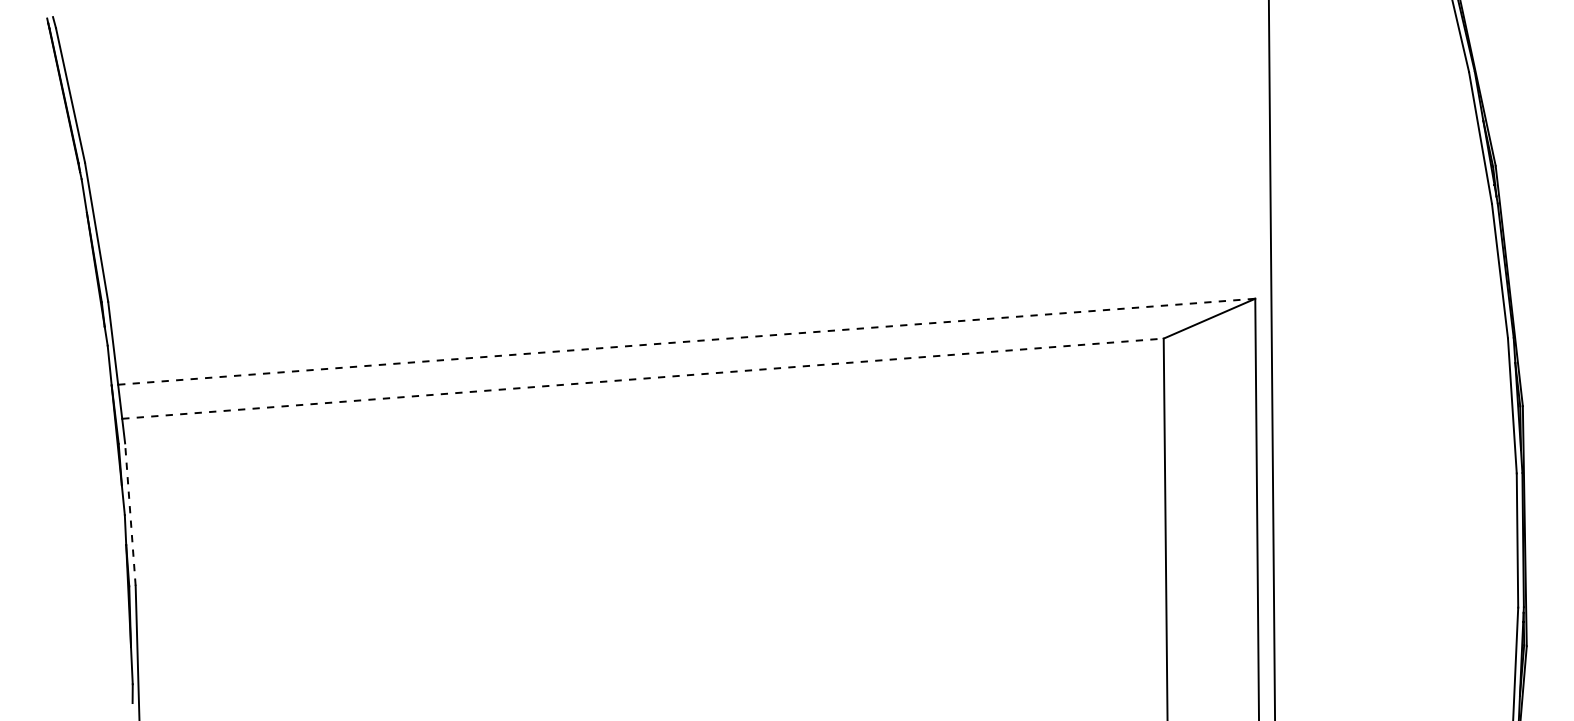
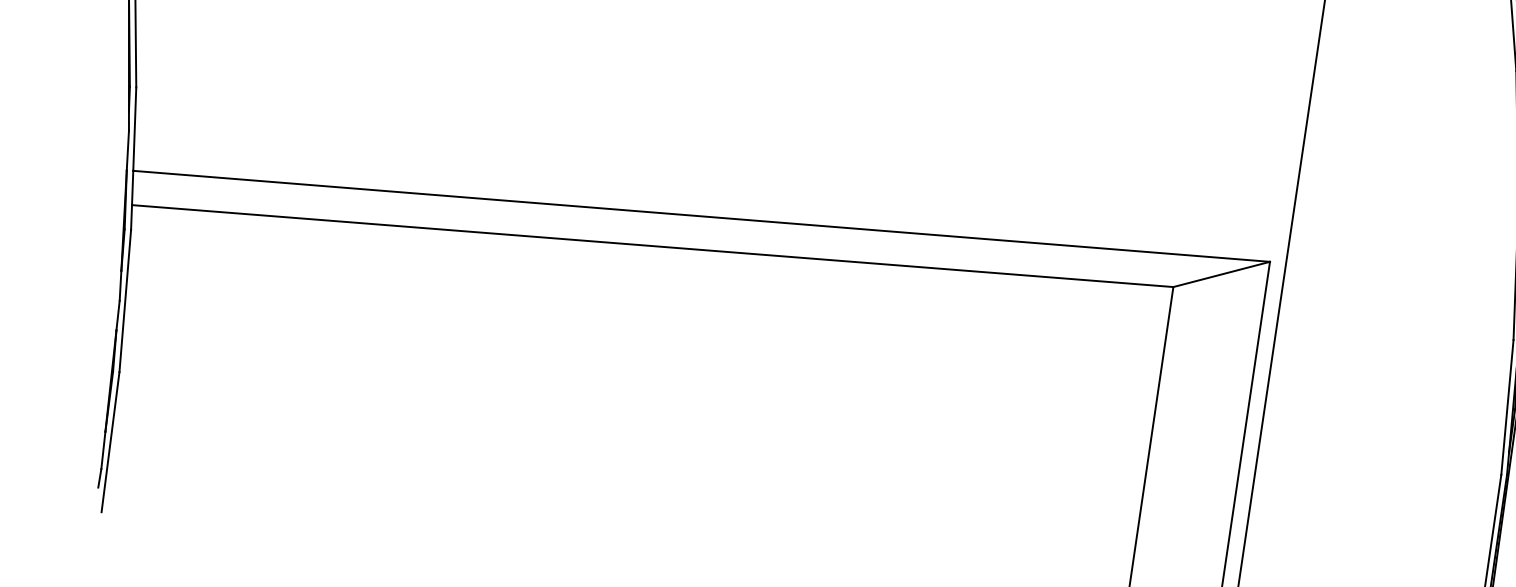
line: (687, 341) -> (702, 216), dashed -> solid
line: (643, 378) -> (653, 245), dashed -> solid
line: (130, 514) -> (125, 300), dashed -> solid

